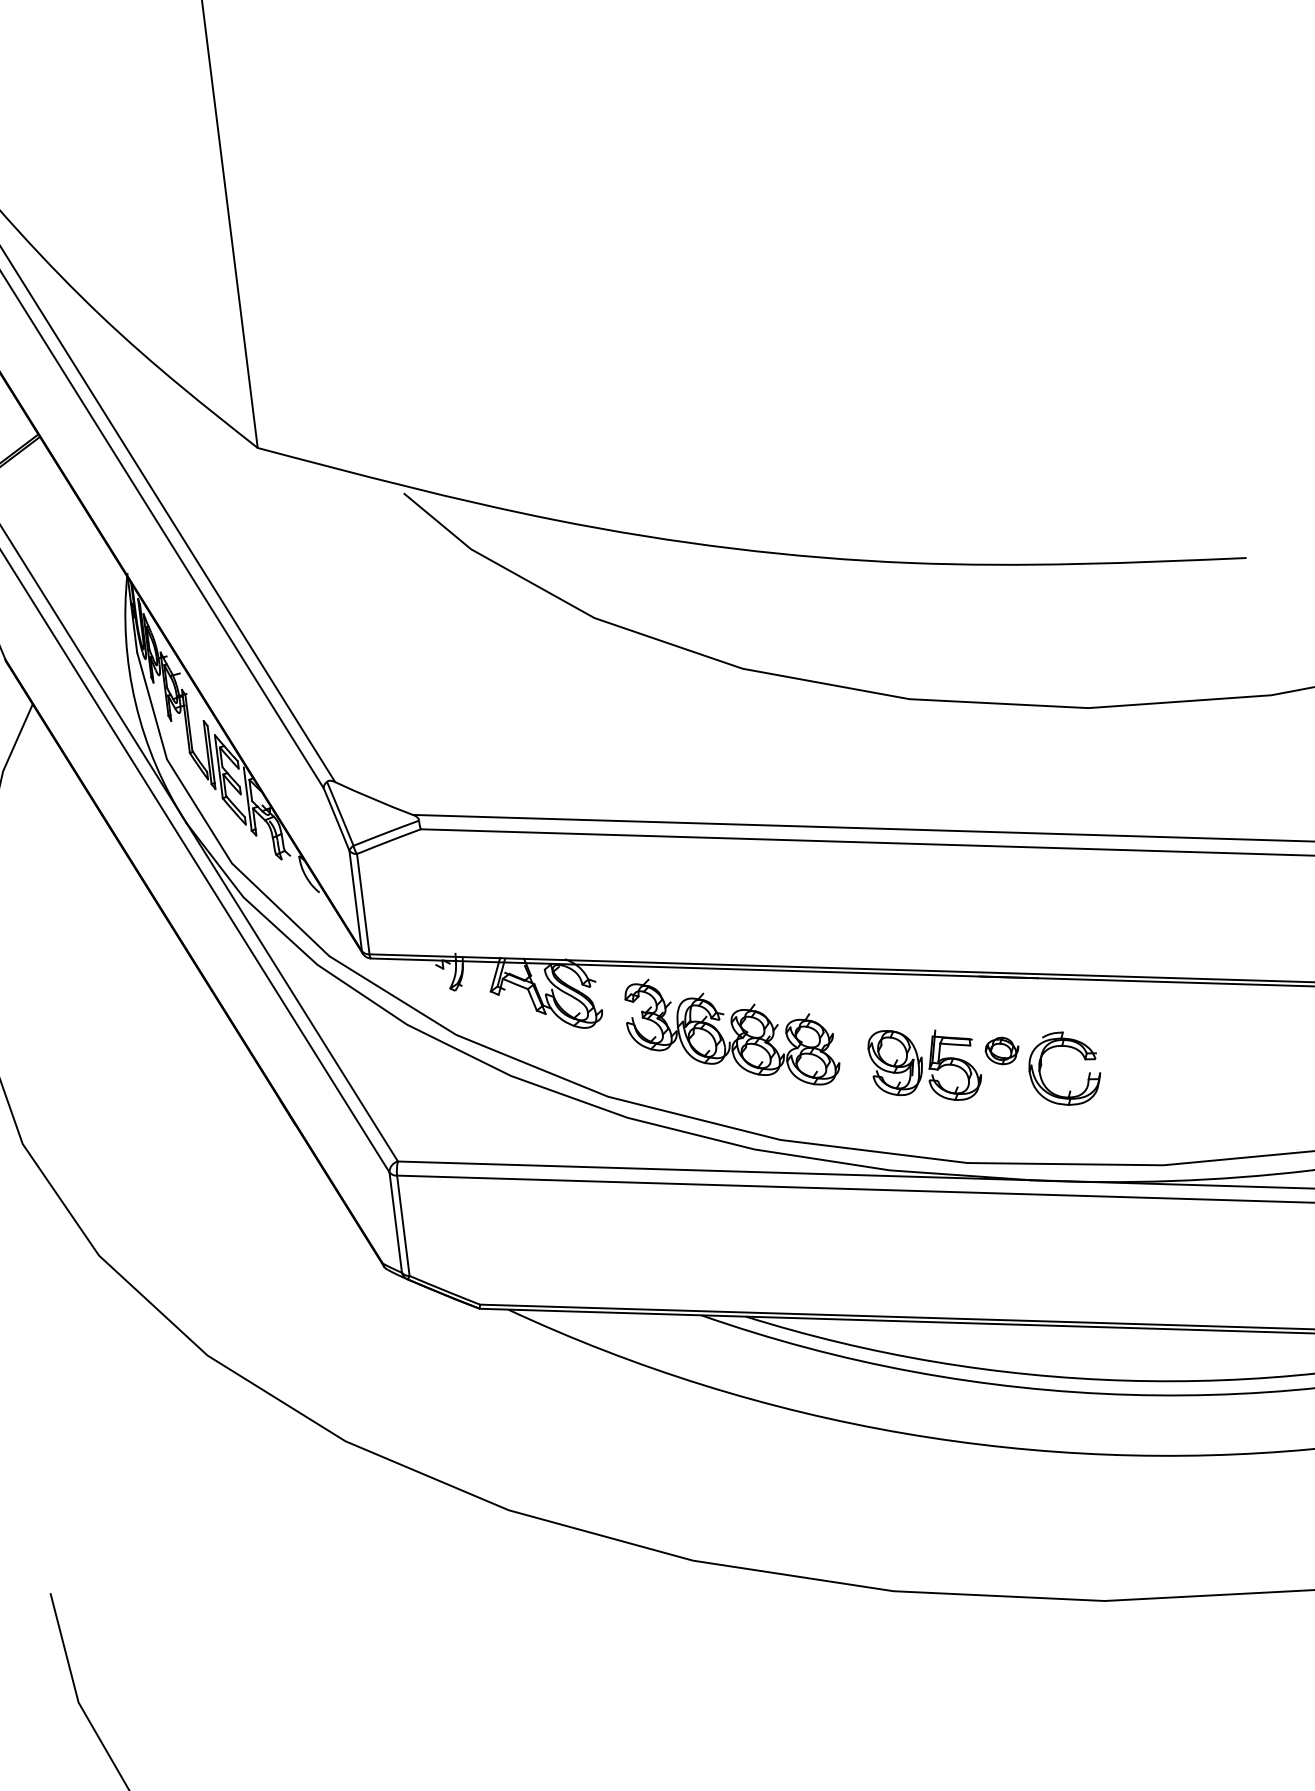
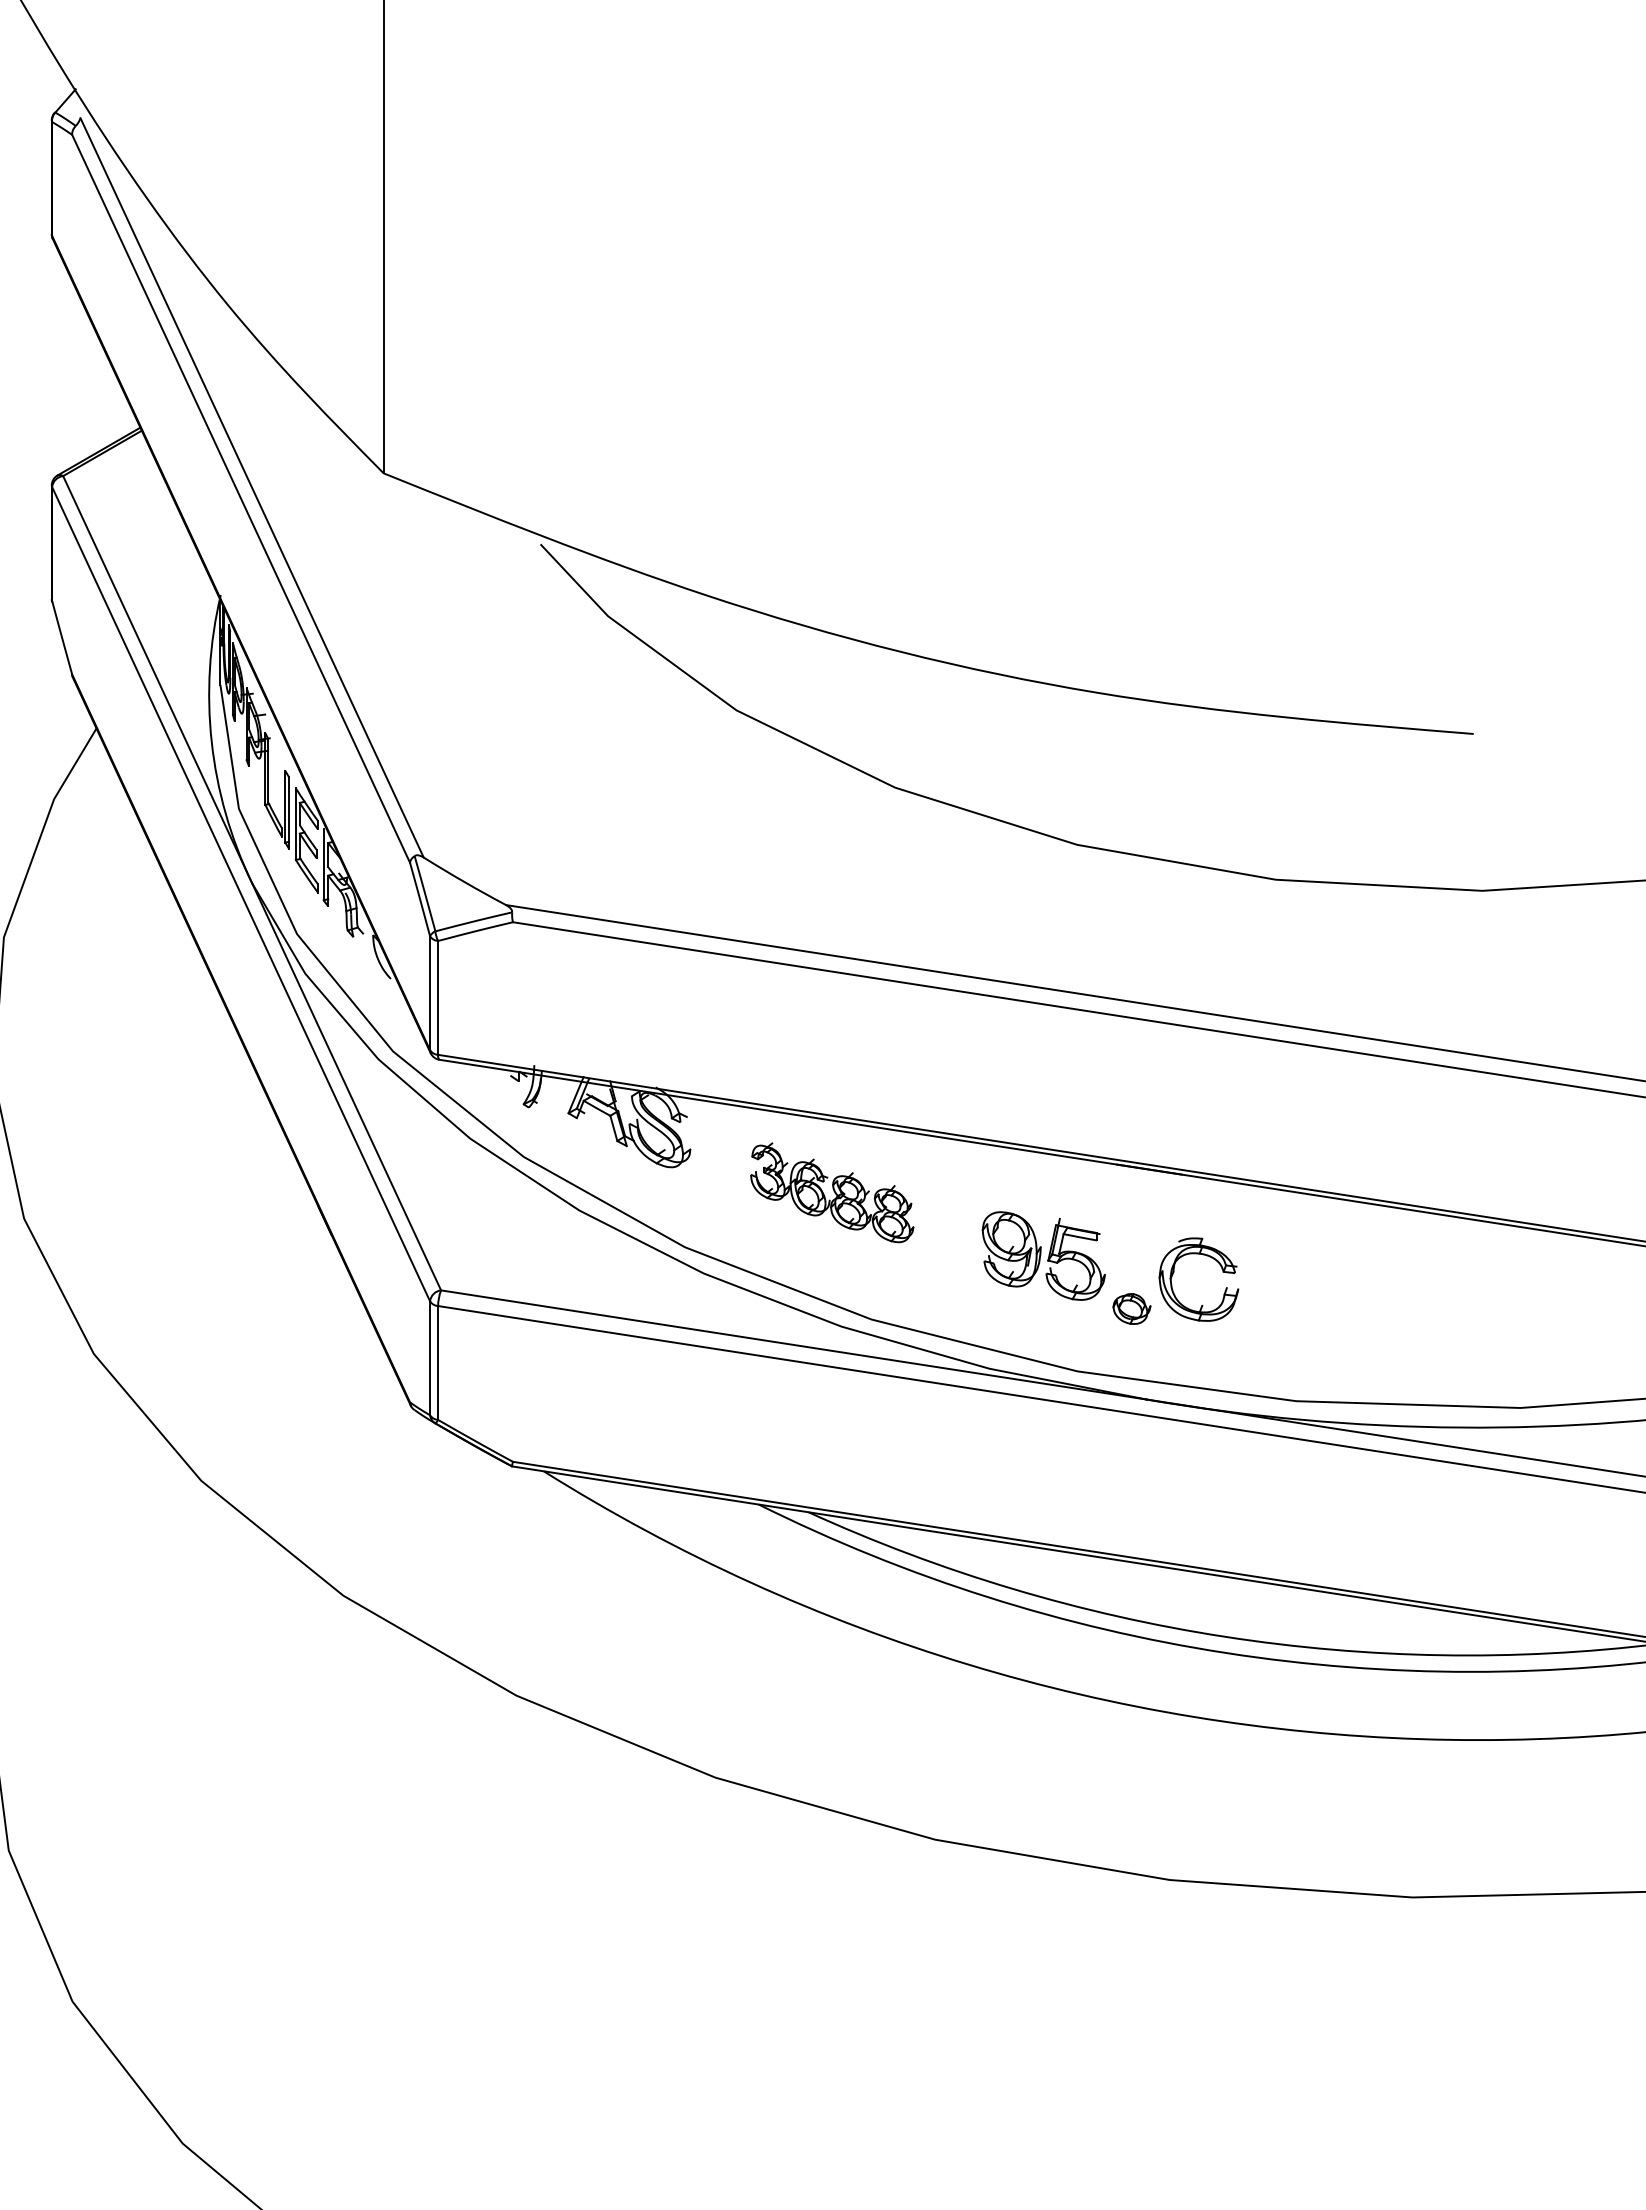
part: (732, 1032) -> (832, 1192), size x0.7
part: (1001, 1050) -> (1131, 1308), moved

